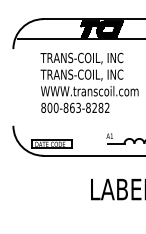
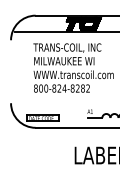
text: (81, 75) -> (66, 61), TRANS-COIL, INC -> MILWAUKEE WI
text: (75, 107) -> (62, 88), 800-863-8282 -> 800-824-8282

